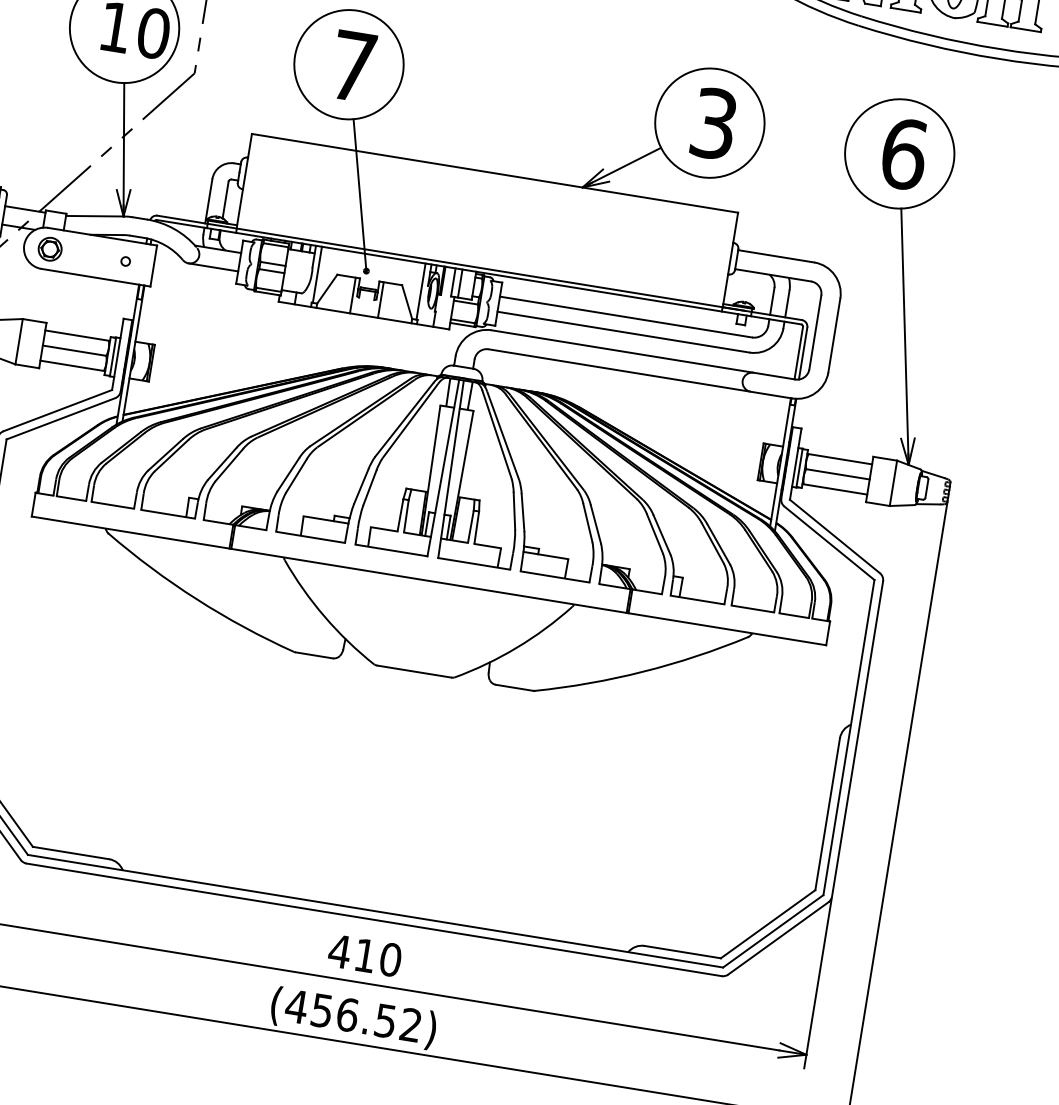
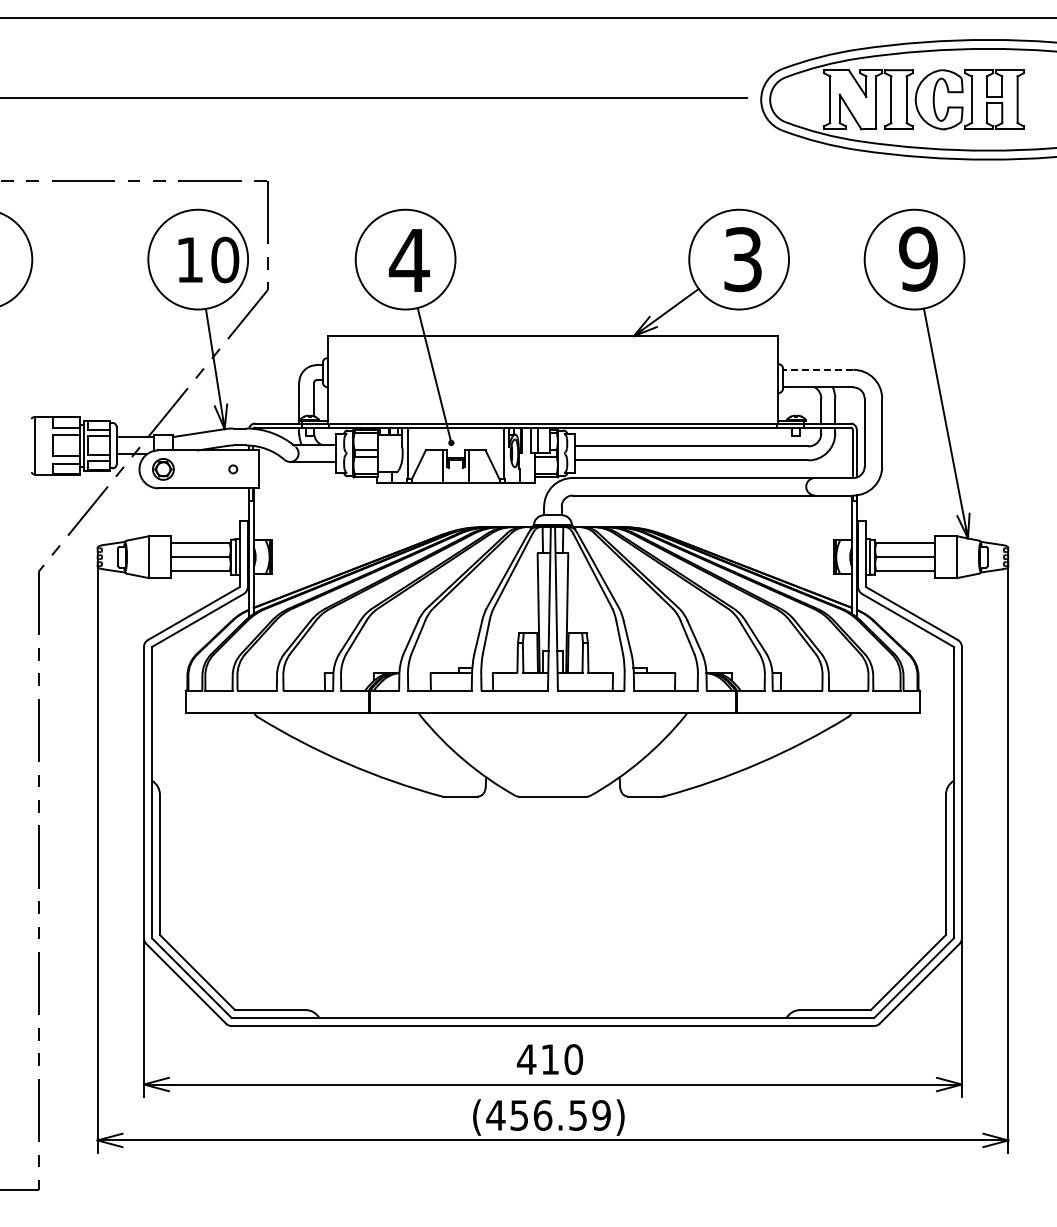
text: (353, 66) -> (409, 260), 7 -> 4
text: (904, 153) -> (918, 258), 6 -> 9
line: (775, 255) -> (817, 369), solid -> dashed
text: (410, 1025) -> (601, 1115), (456.52) -> (456.59)

